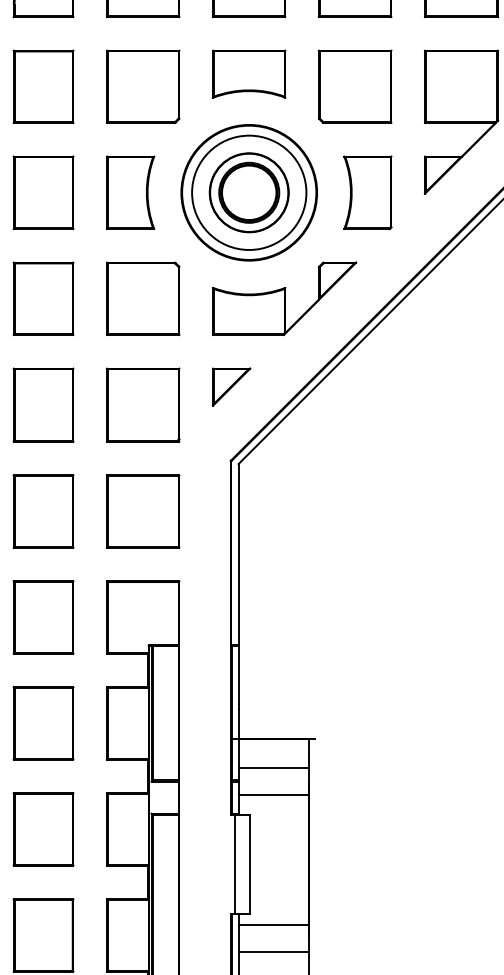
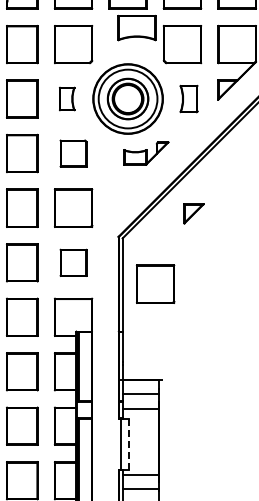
part: (248, 74) -> (136, 28), moved
part: (131, 191) -> (67, 98), size x0.6
part: (366, 191) -> (188, 98), size x0.7
part: (143, 298) -> (73, 153), size x0.7
part: (285, 298) -> (146, 153), size x0.6
part: (230, 386) -> (193, 213), moved
part: (143, 510) -> (73, 262), size x0.7
part: (302, 551) -> (155, 283), added
line: (250, 863) -> (128, 443), solid -> dashed

